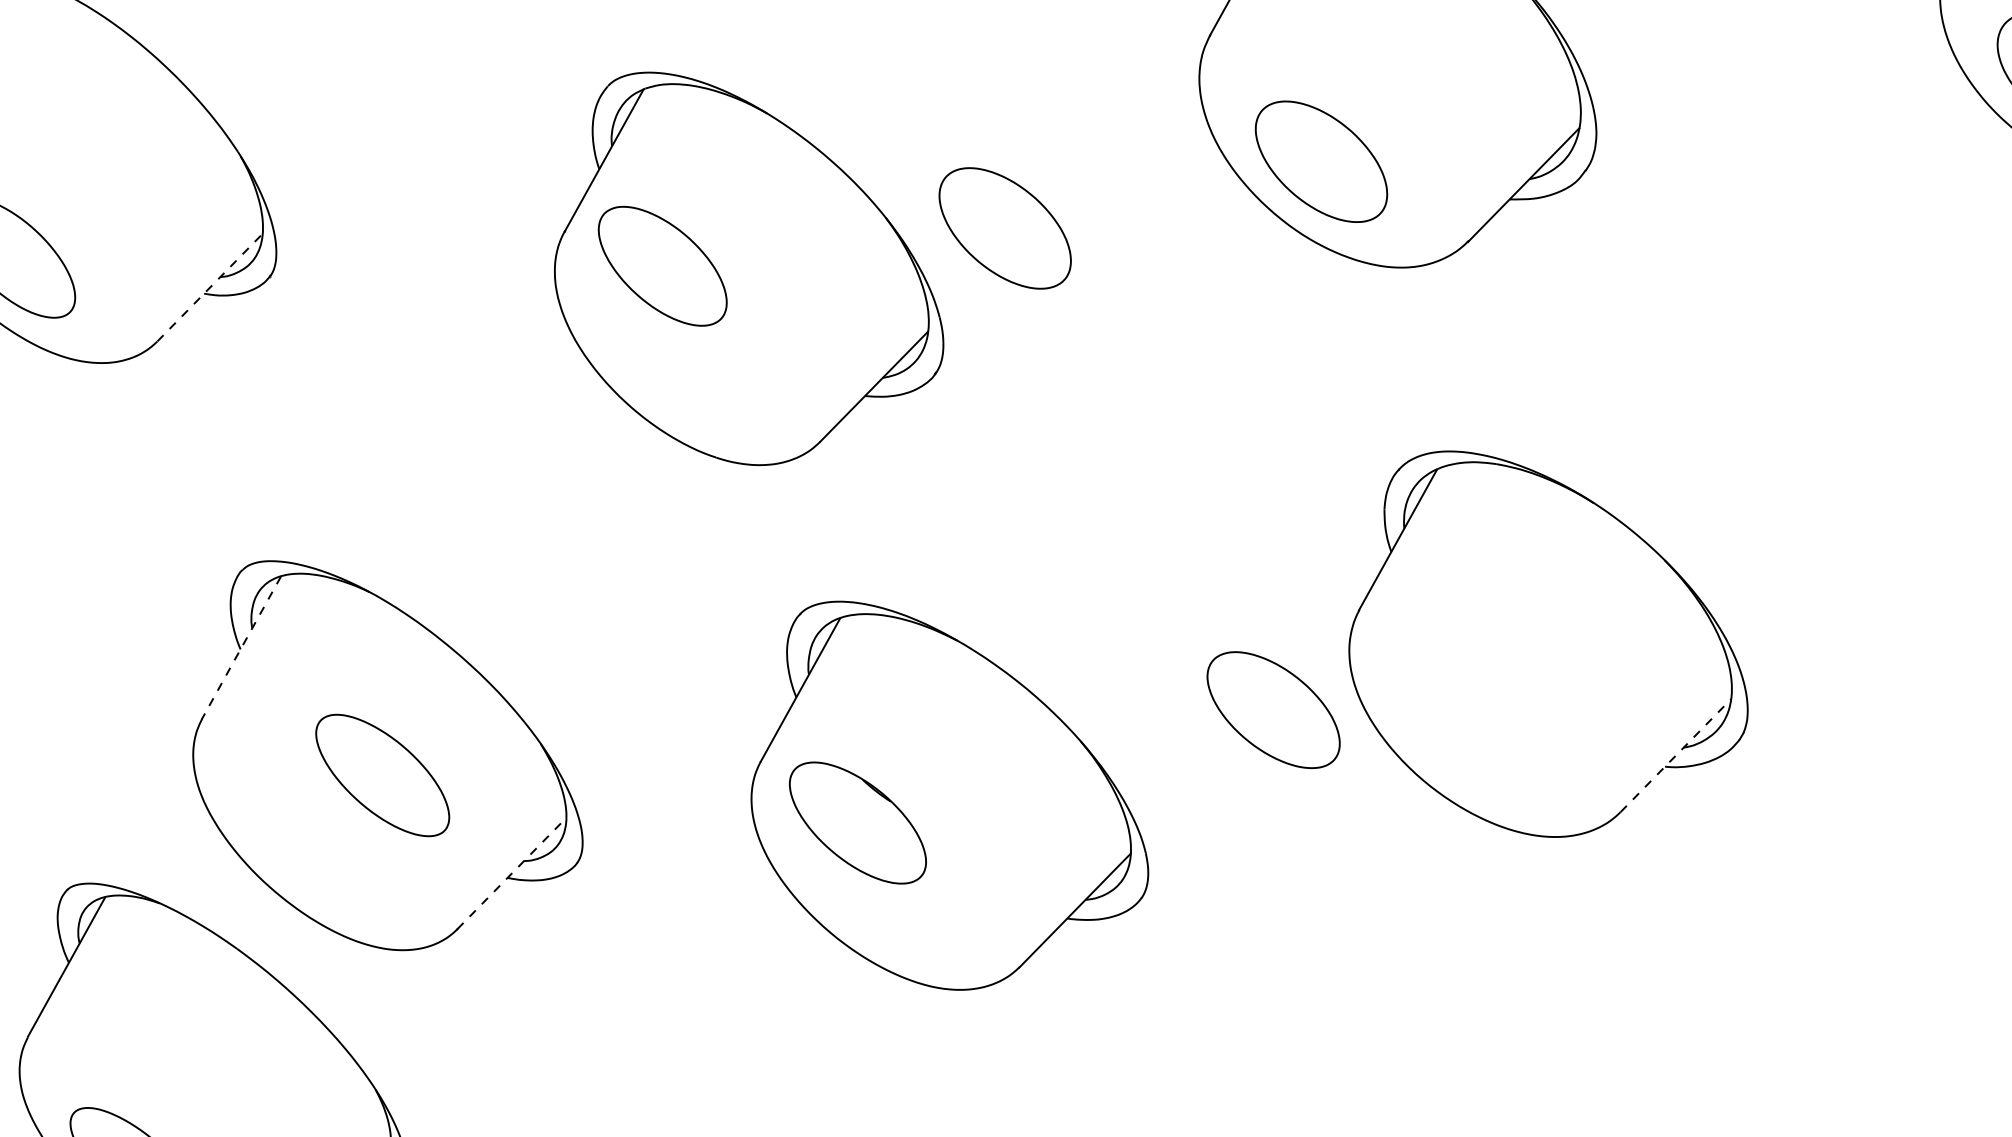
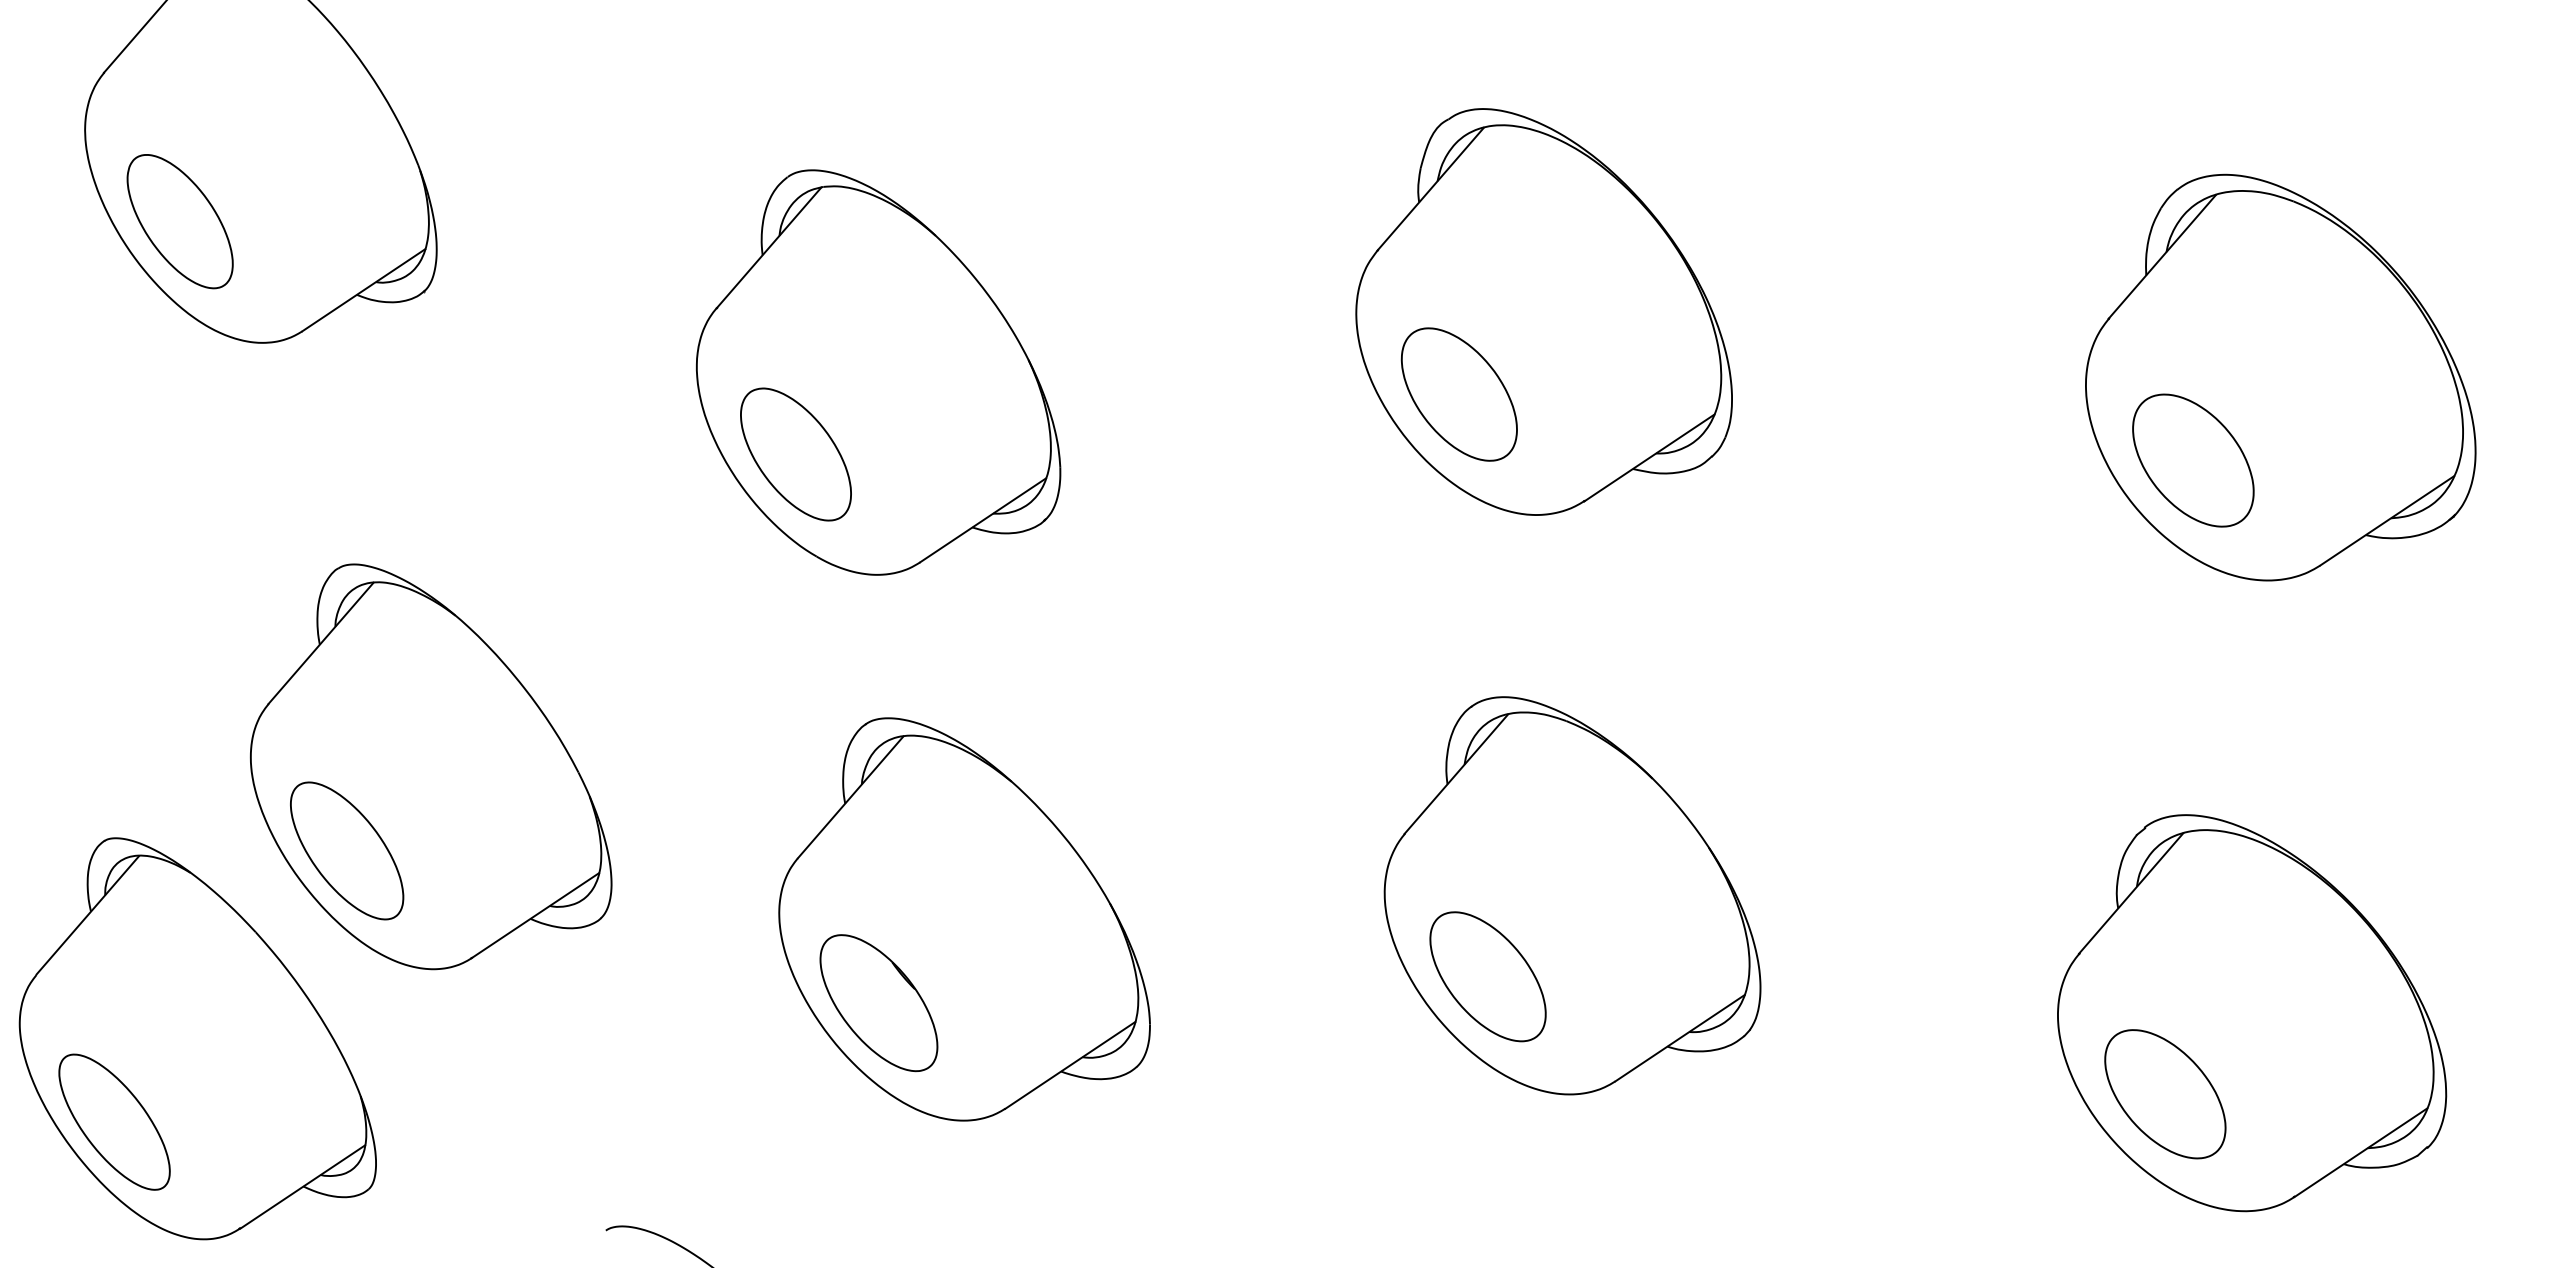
part: (1004, 228) -> (1140, 394), removed
part: (662, 266) -> (795, 454), moved
line: (209, 287) -> (363, 290), dashed -> solid
line: (240, 648) -> (320, 643), dashed -> solid
part: (1273, 709) -> (1487, 976), moved
line: (1676, 755) -> (1680, 1038), dashed -> solid
part: (383, 774) -> (347, 850), moved
part: (857, 823) -> (878, 1003), moved
line: (511, 873) -> (535, 915), dashed -> solid

